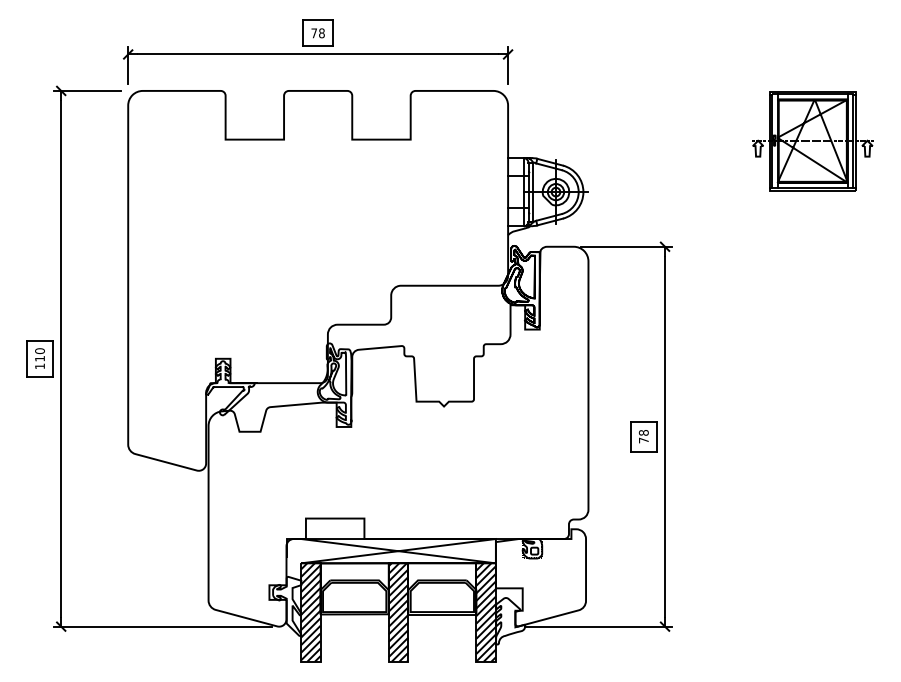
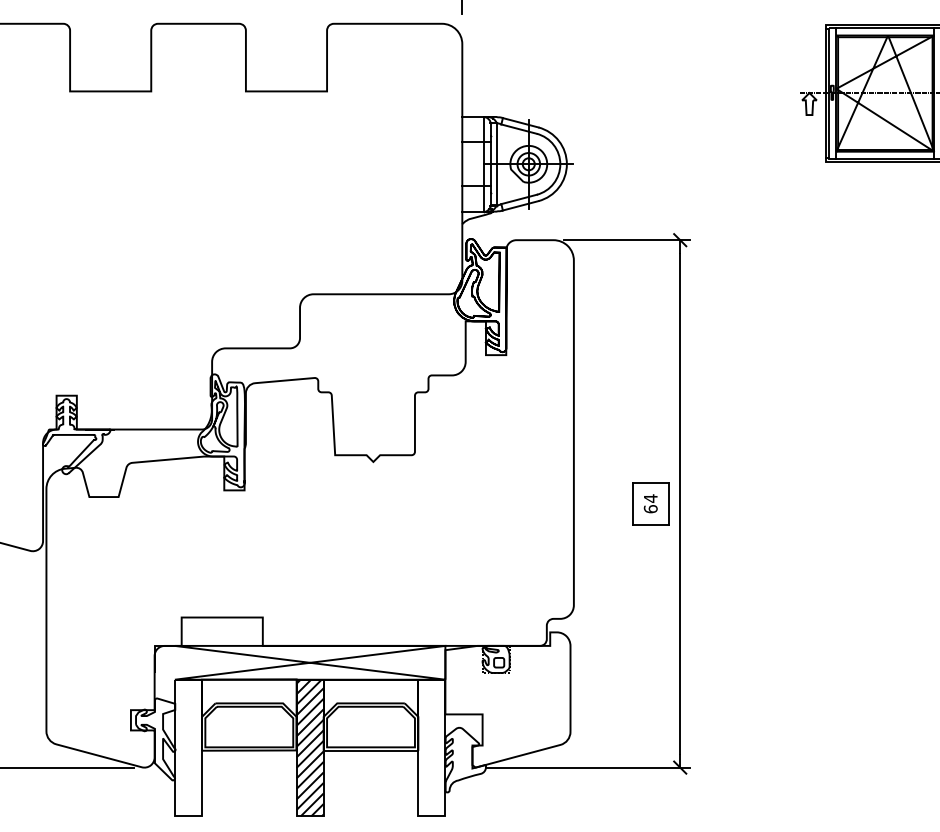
text: (643, 436) -> (650, 503), 78 -> 64
hatch: (310, 612) -> (187, 747), removed
hatch: (485, 612) -> (430, 747), removed

